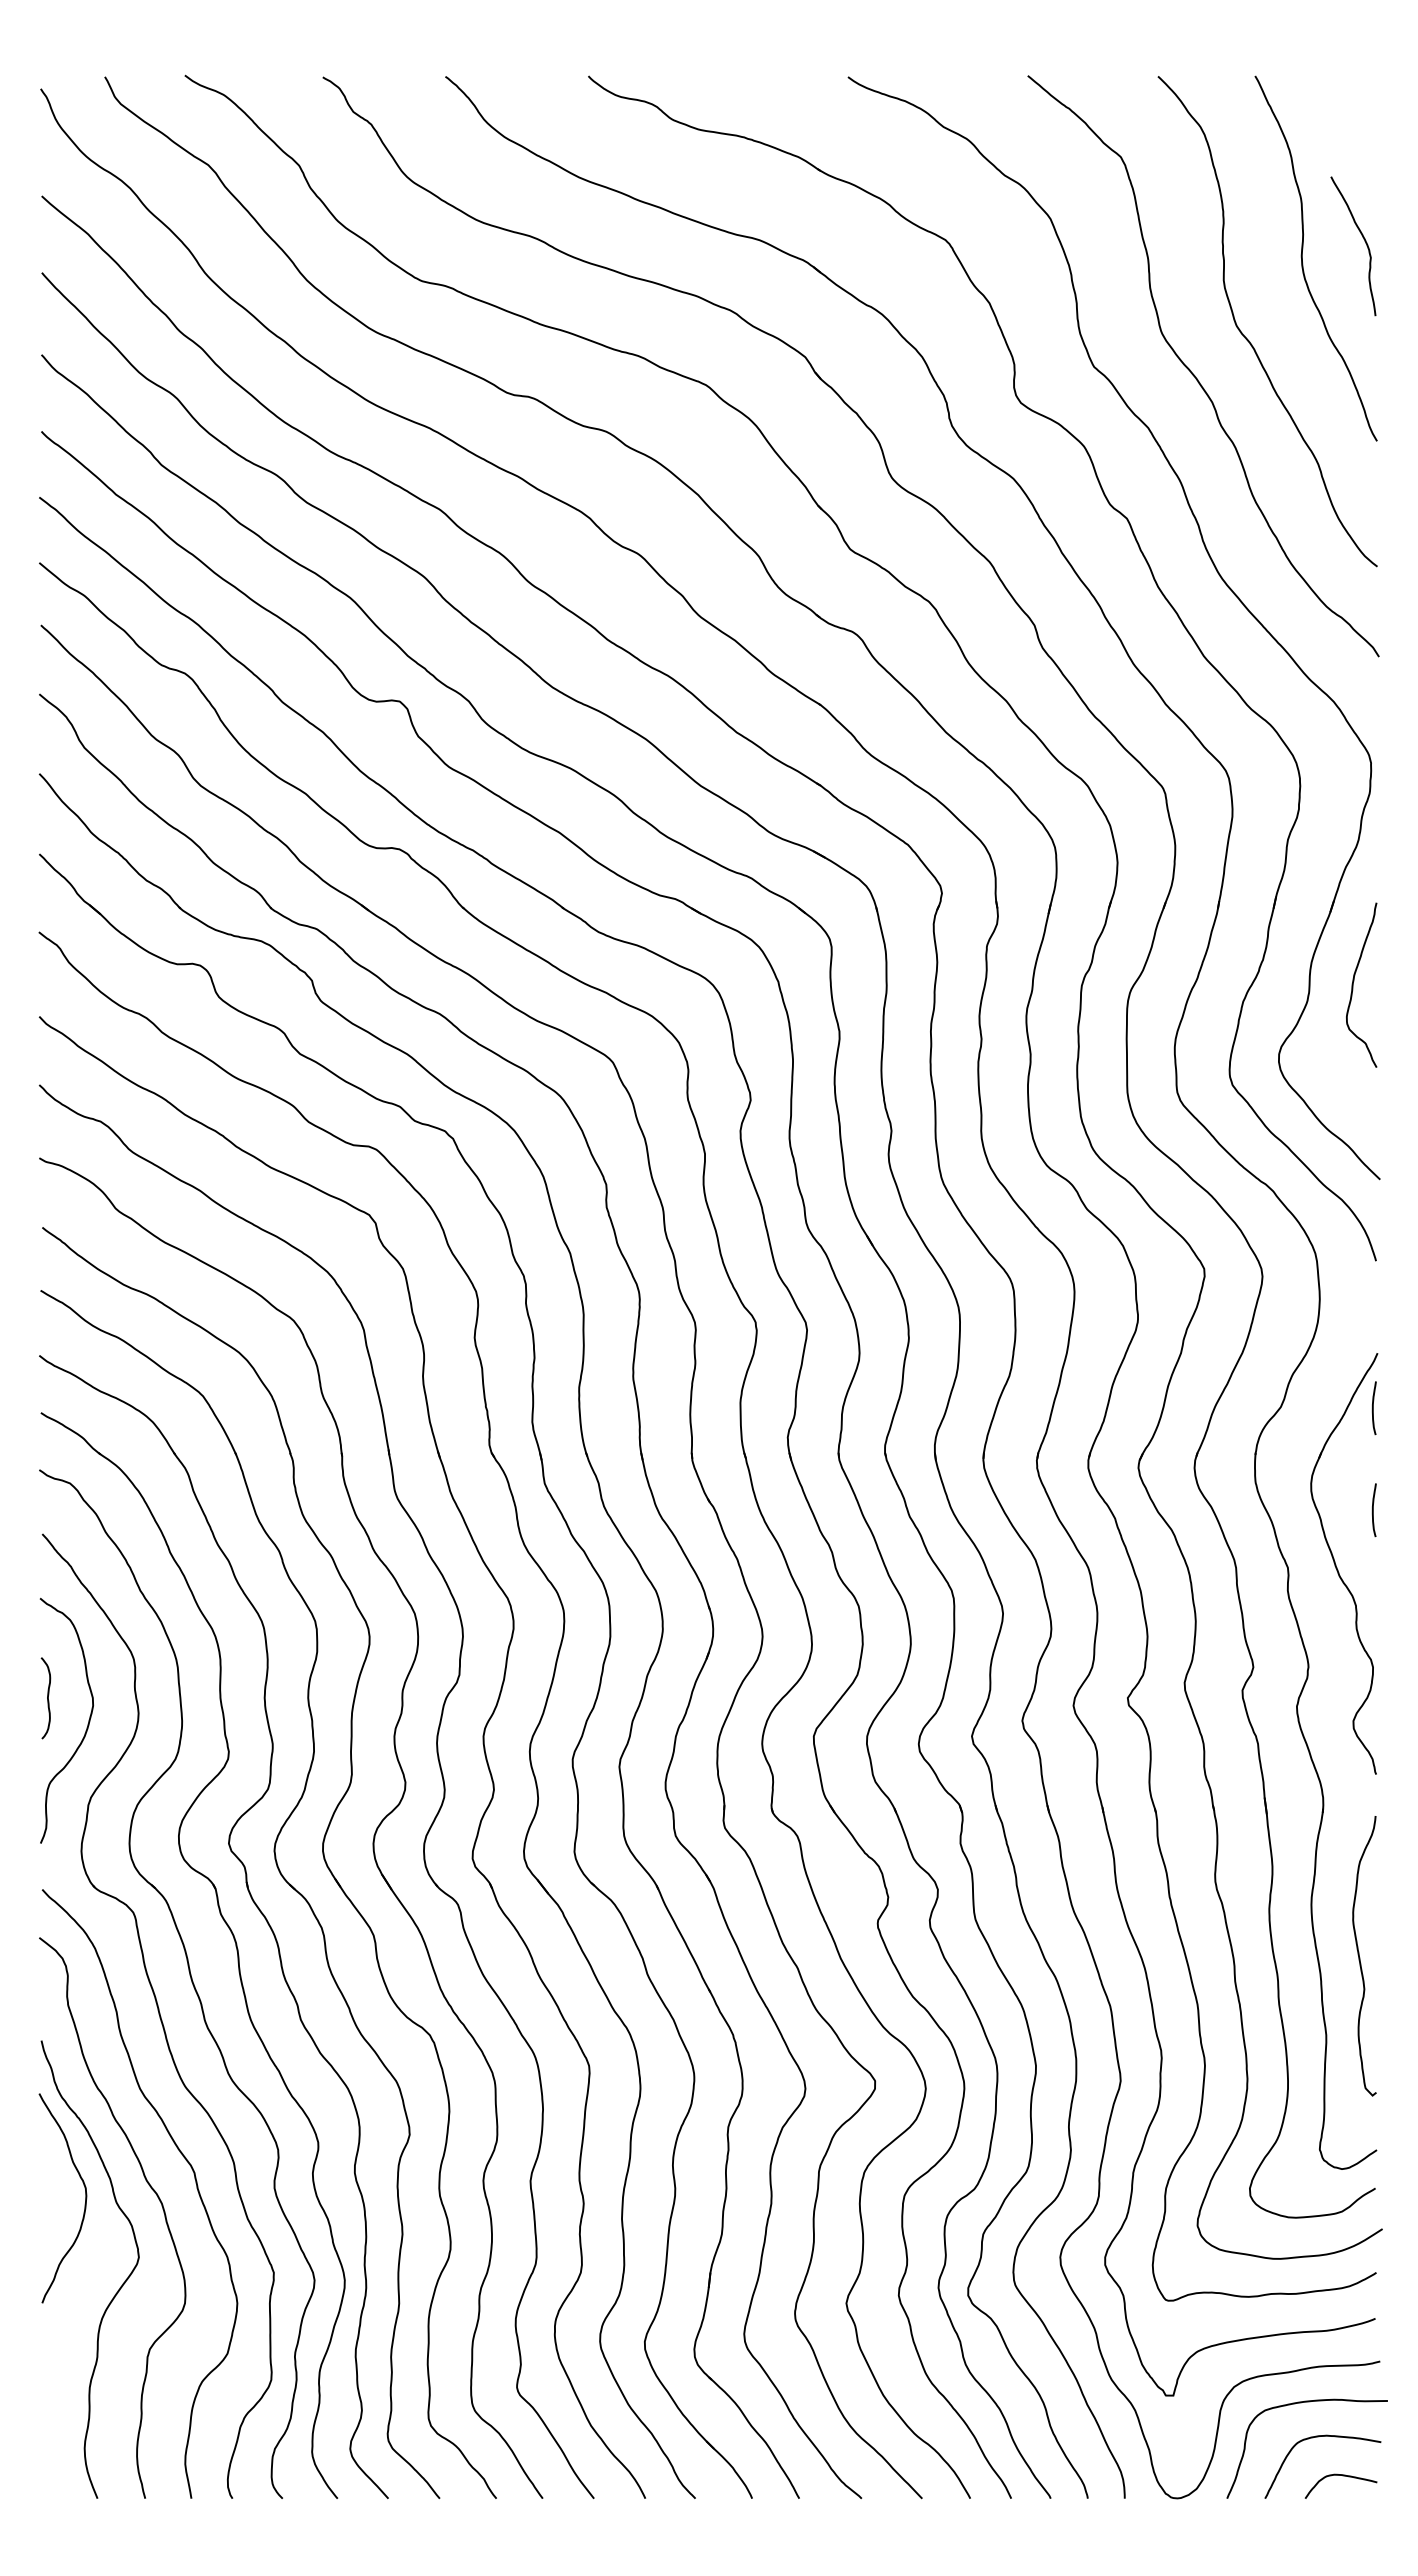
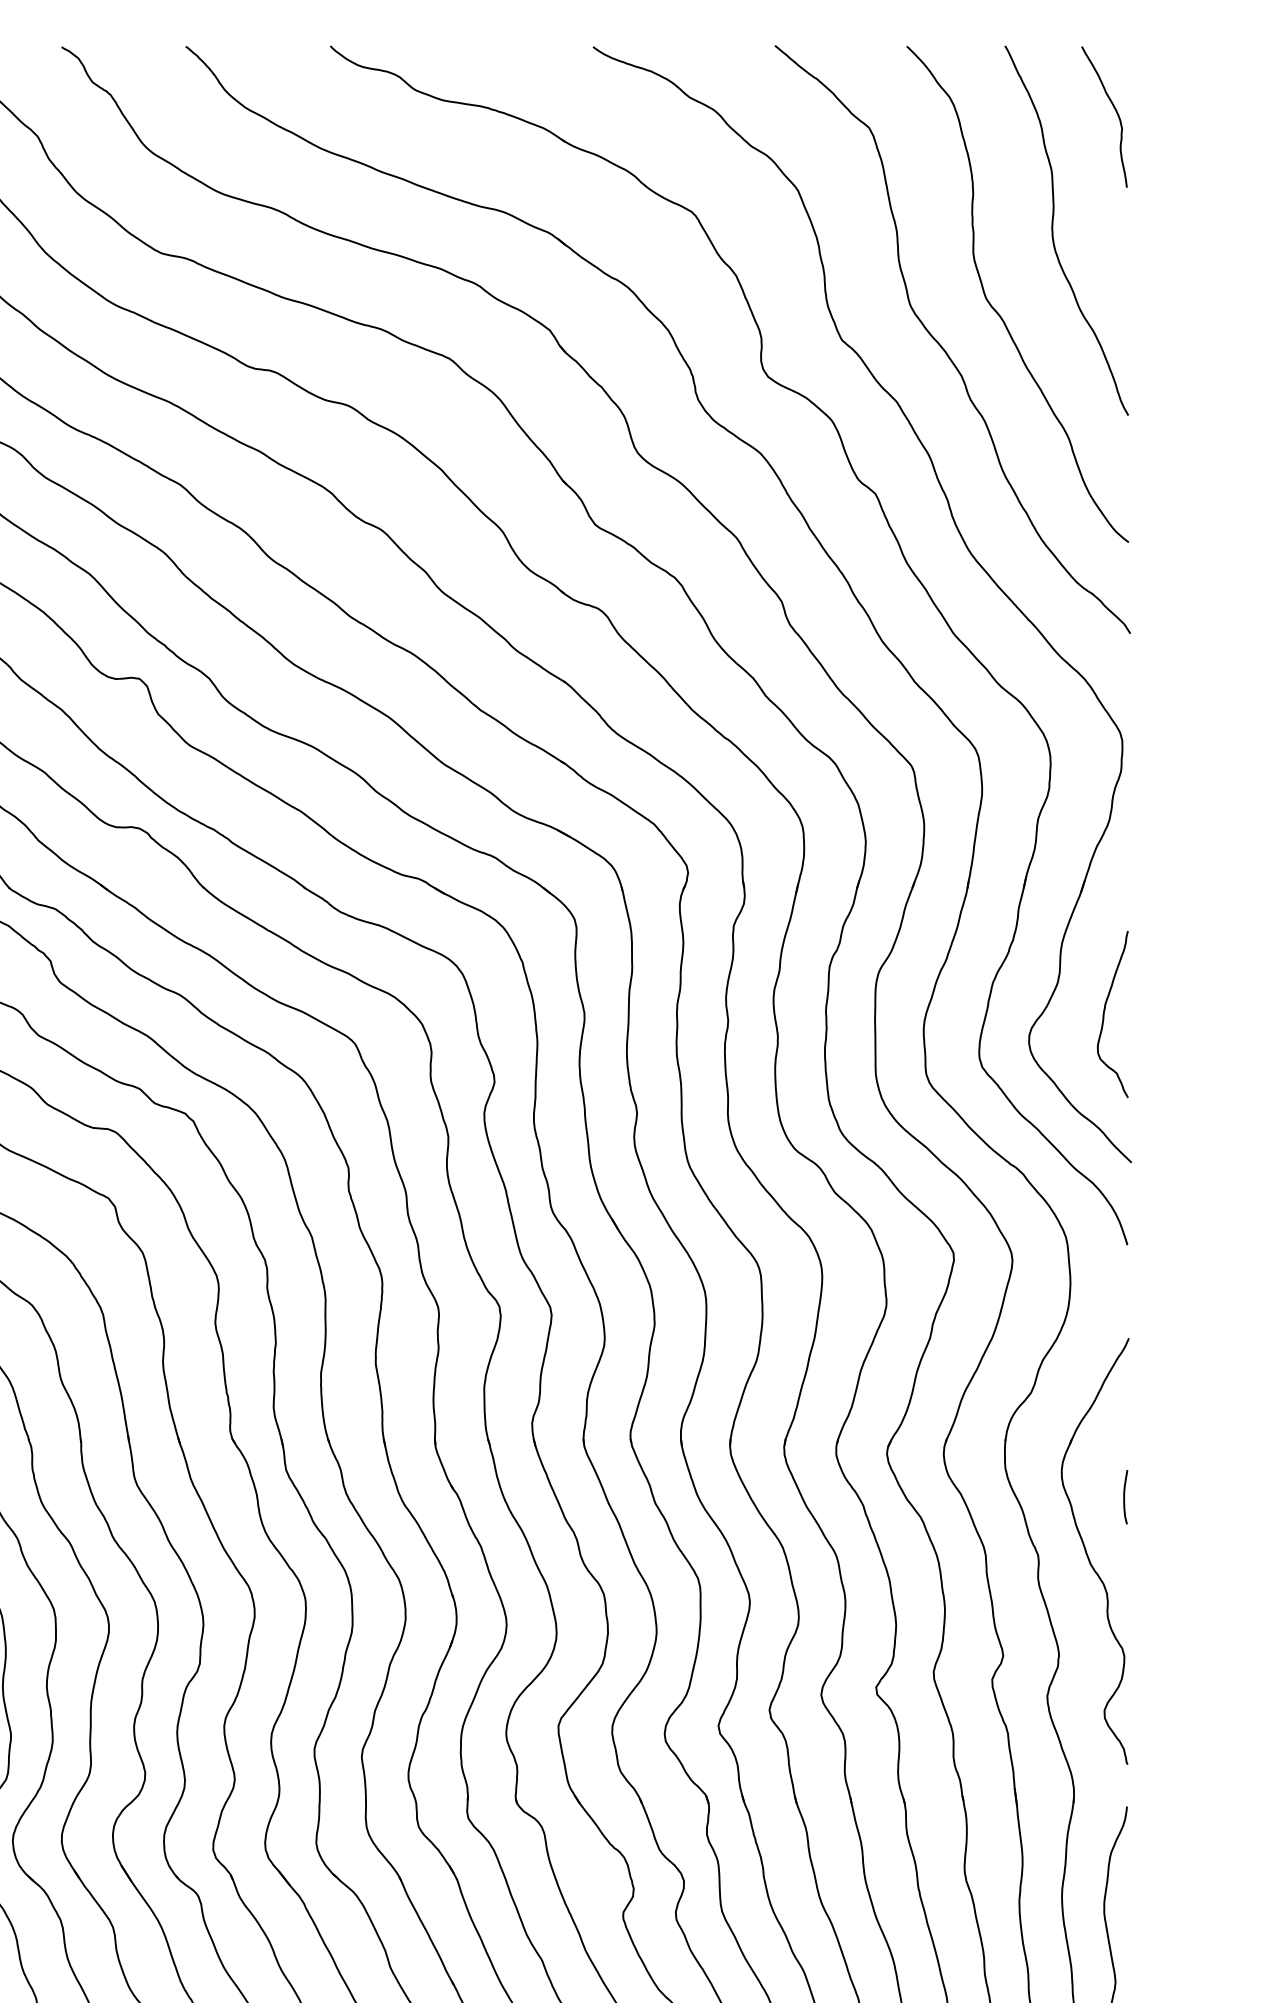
curve: (1364, 241) -> (1115, 112), moved
curve: (1354, 981) -> (1105, 1010), moved
curve: (1373, 1408) -> (1124, 1394), removed

